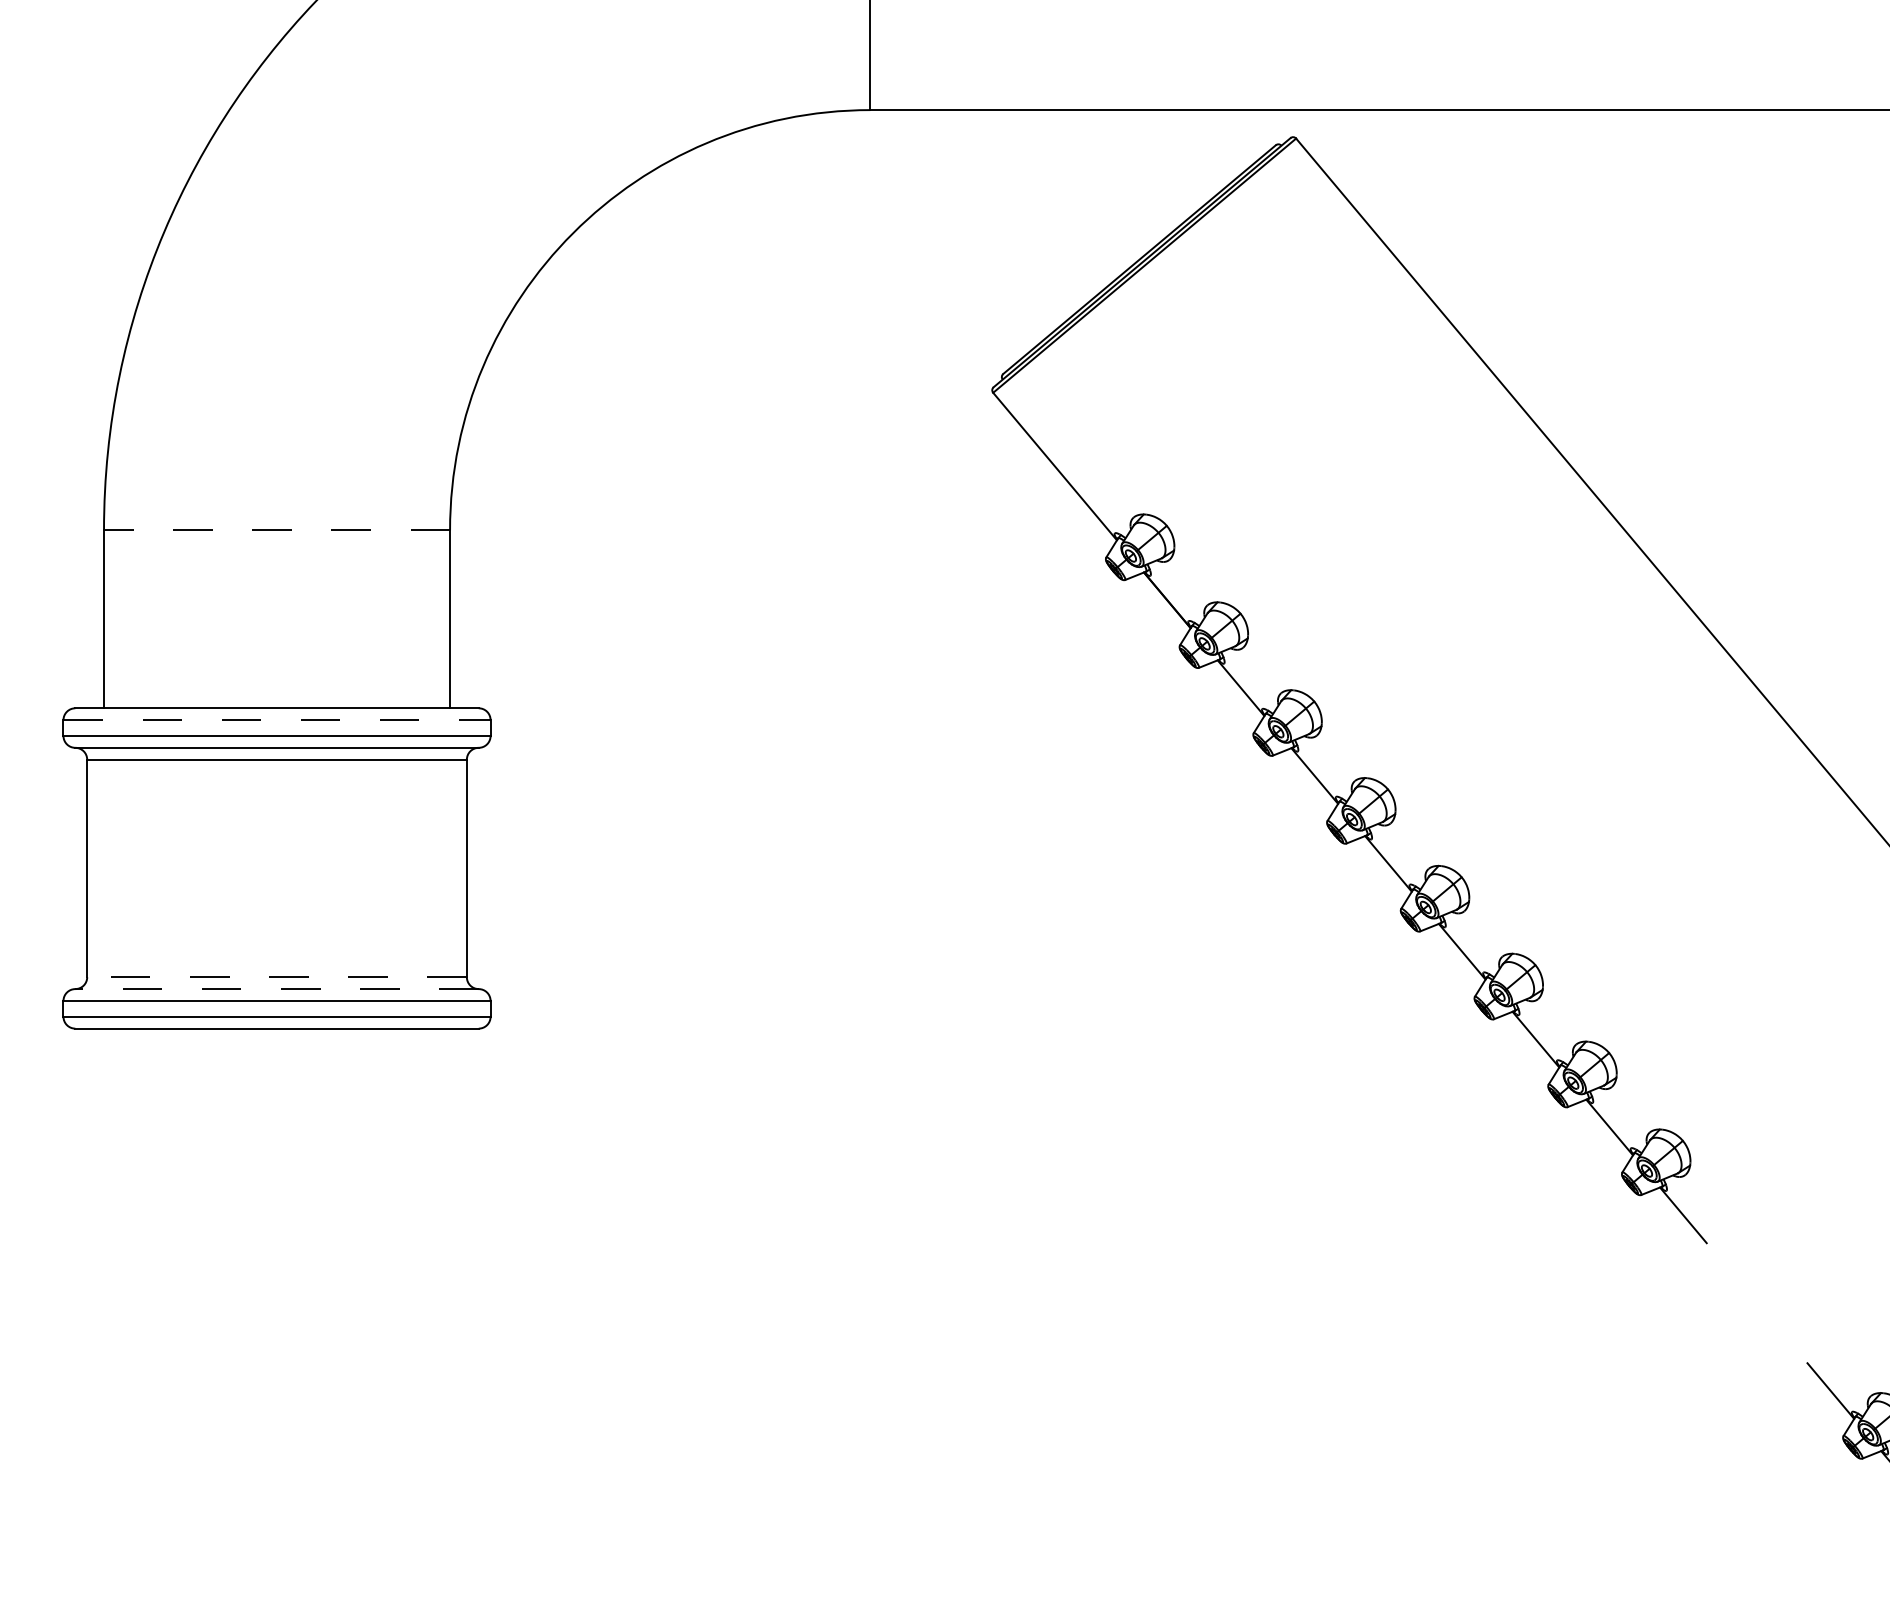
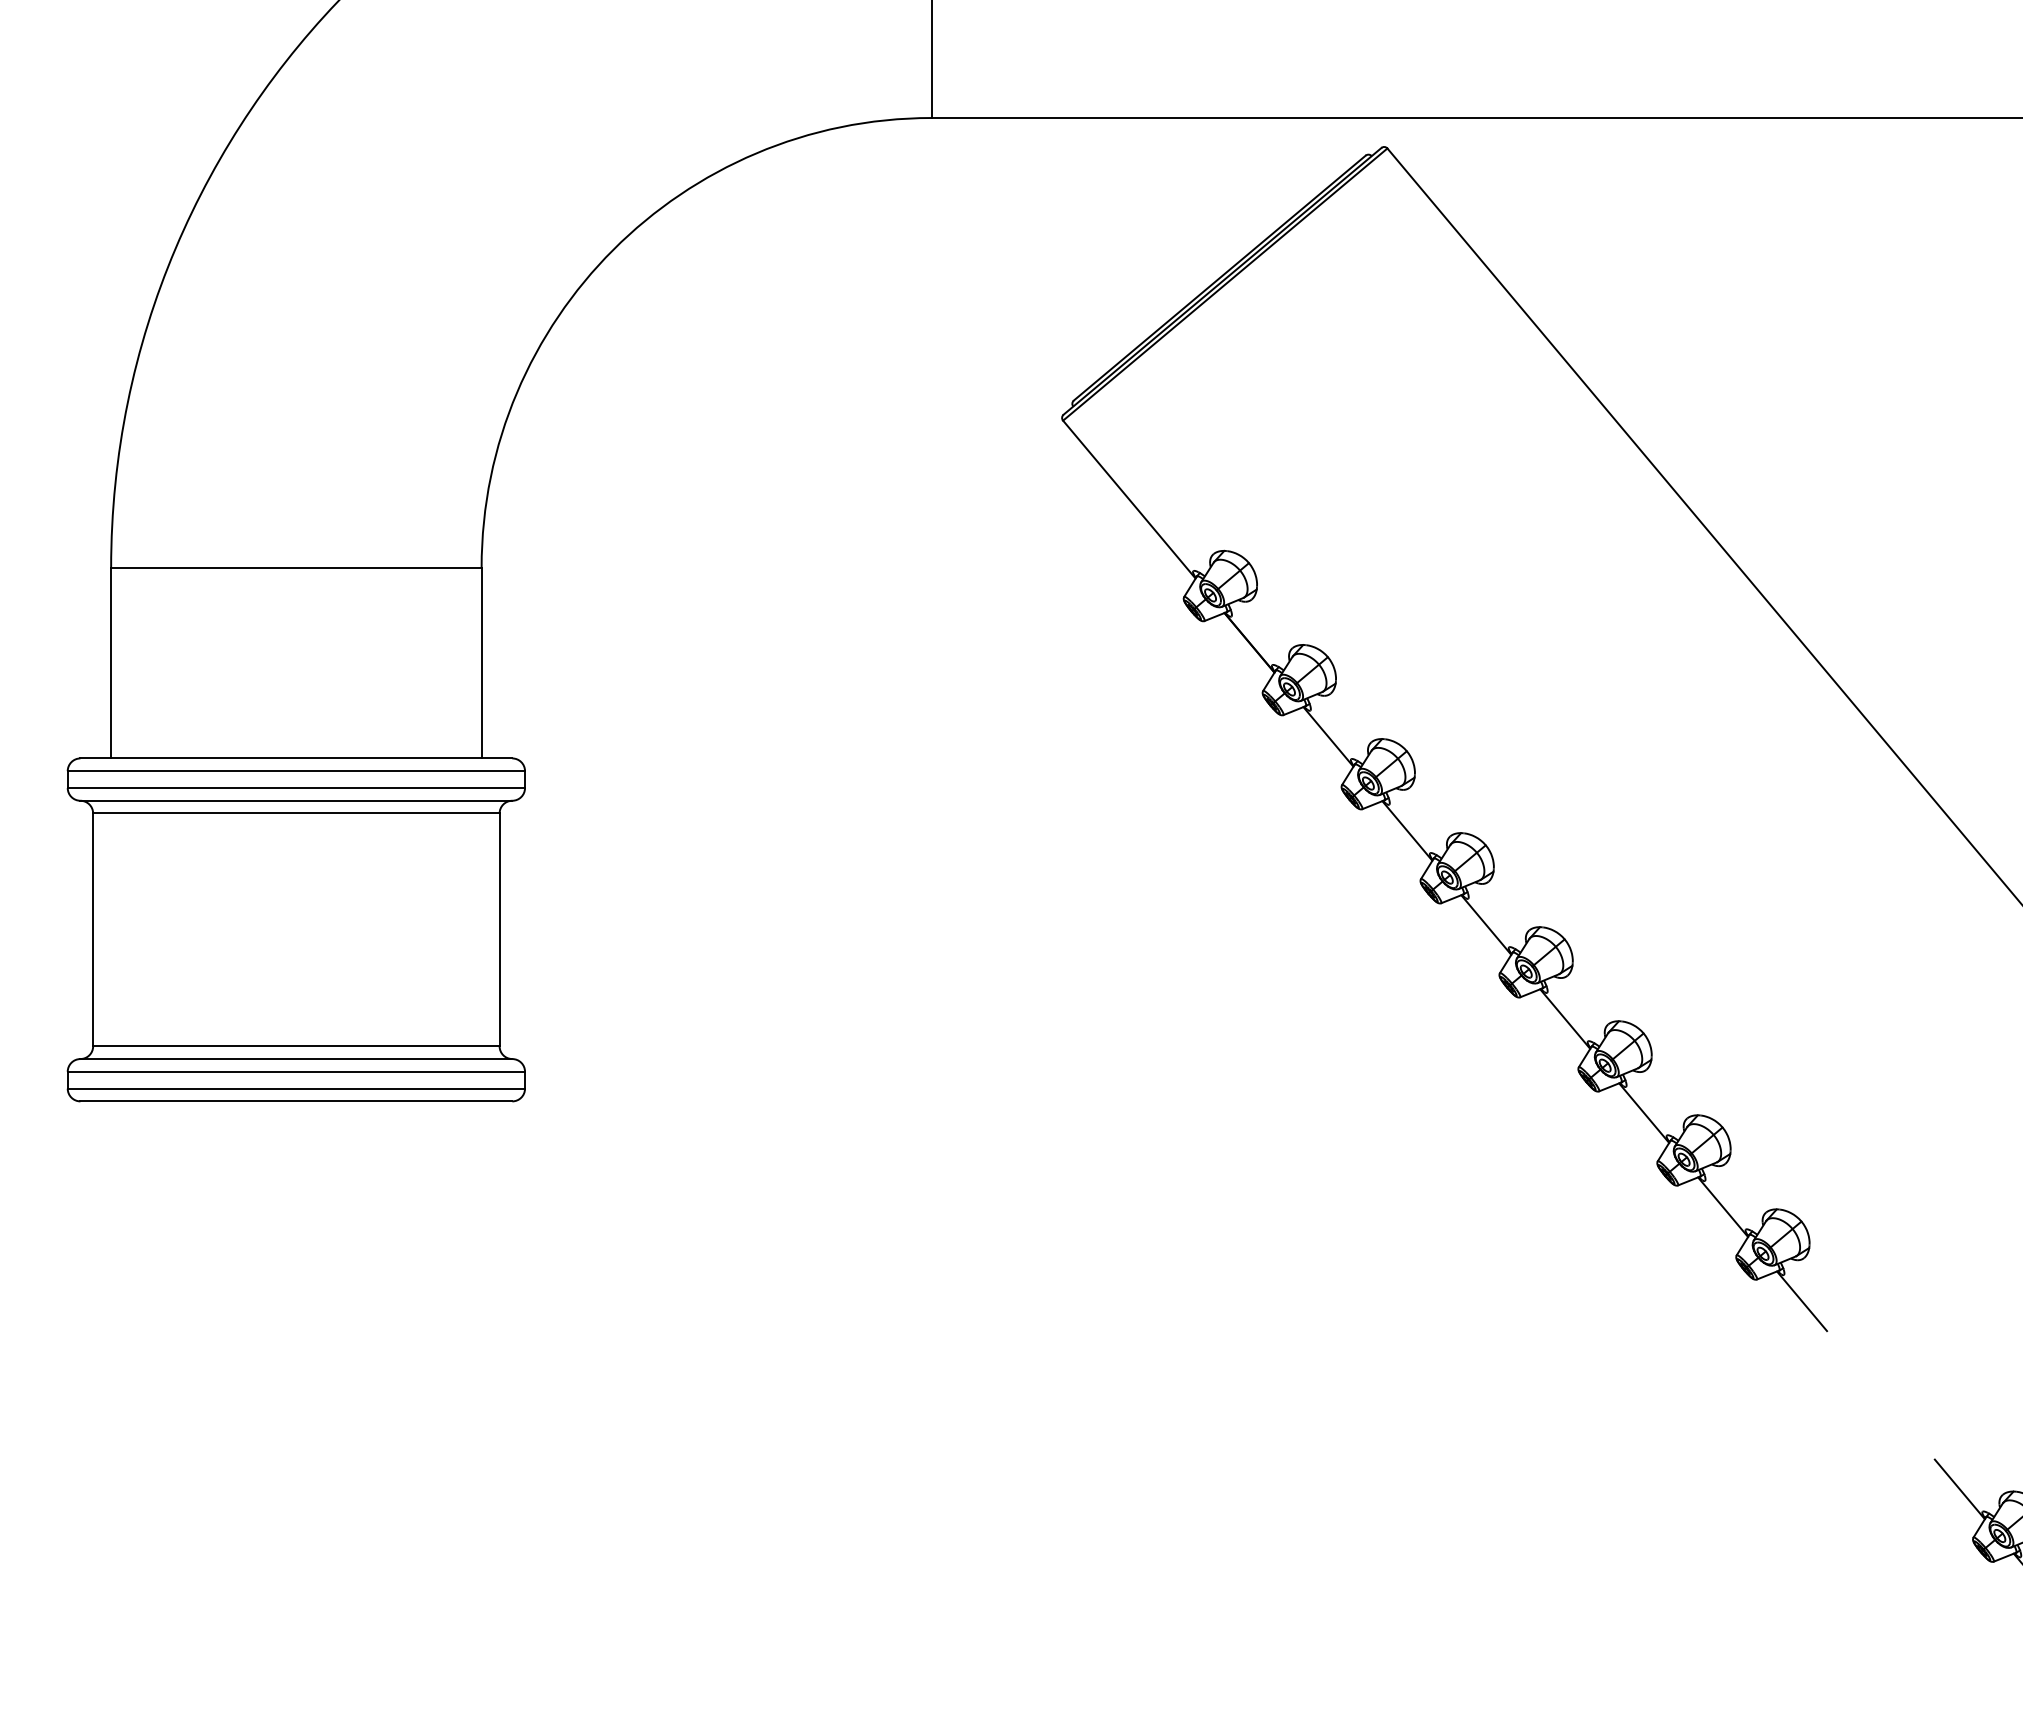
line: (276, 530) -> (295, 568), dashed -> solid
line: (277, 720) -> (296, 771), dashed -> solid
line: (277, 977) -> (296, 1046), dashed -> solid
line: (277, 989) -> (296, 1059), dashed -> solid

